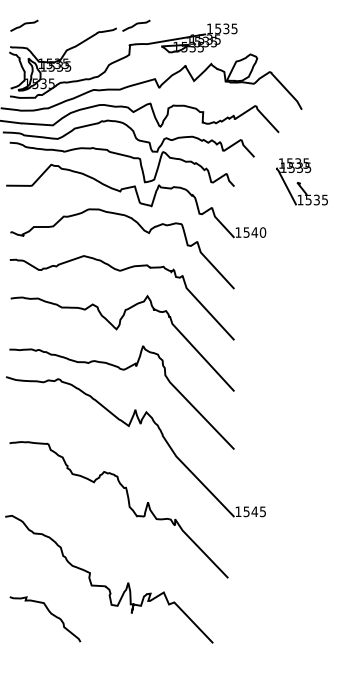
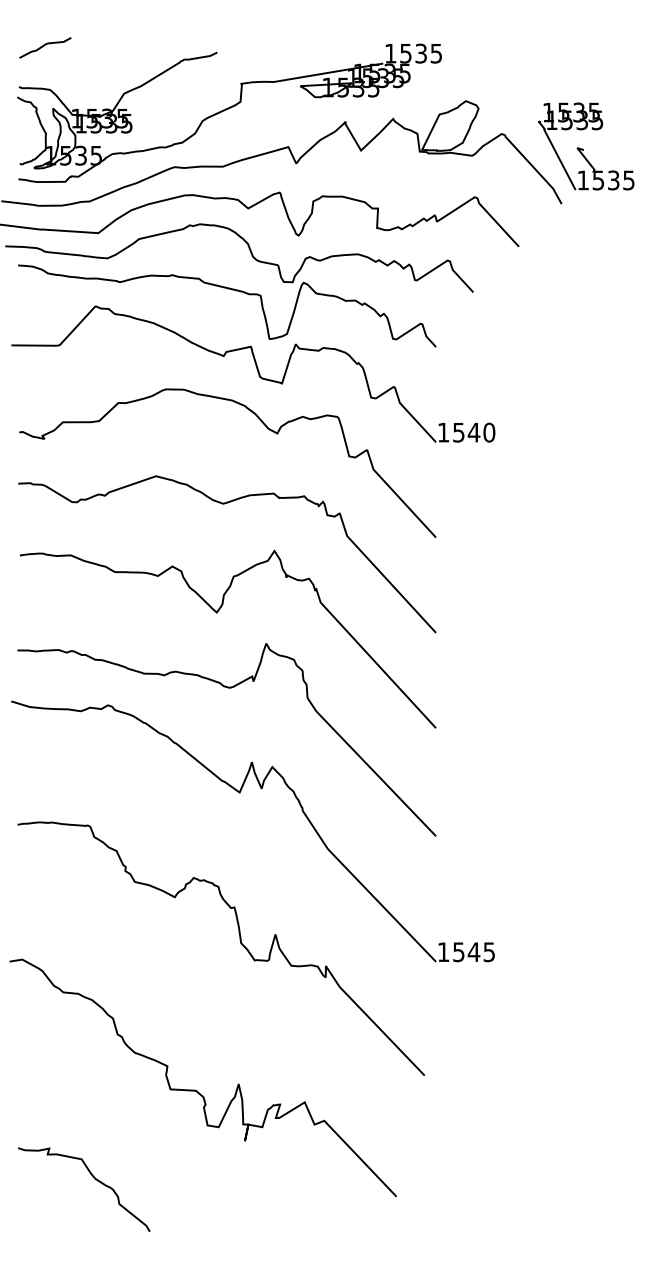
curve: (136, 25) -> (253, 47), removed
part: (301, 181) -> (585, 145), moved
curve: (50, 614) -> (93, 1180), moved

